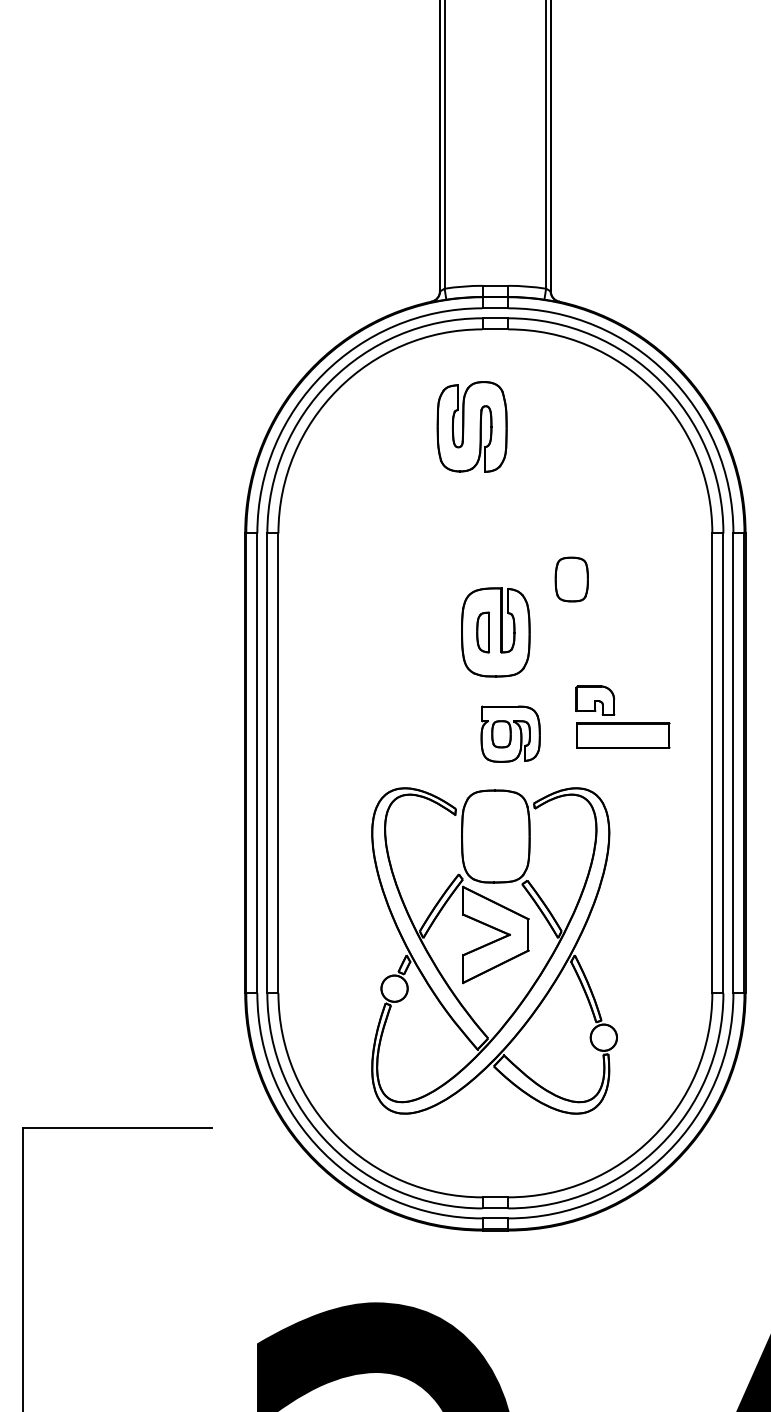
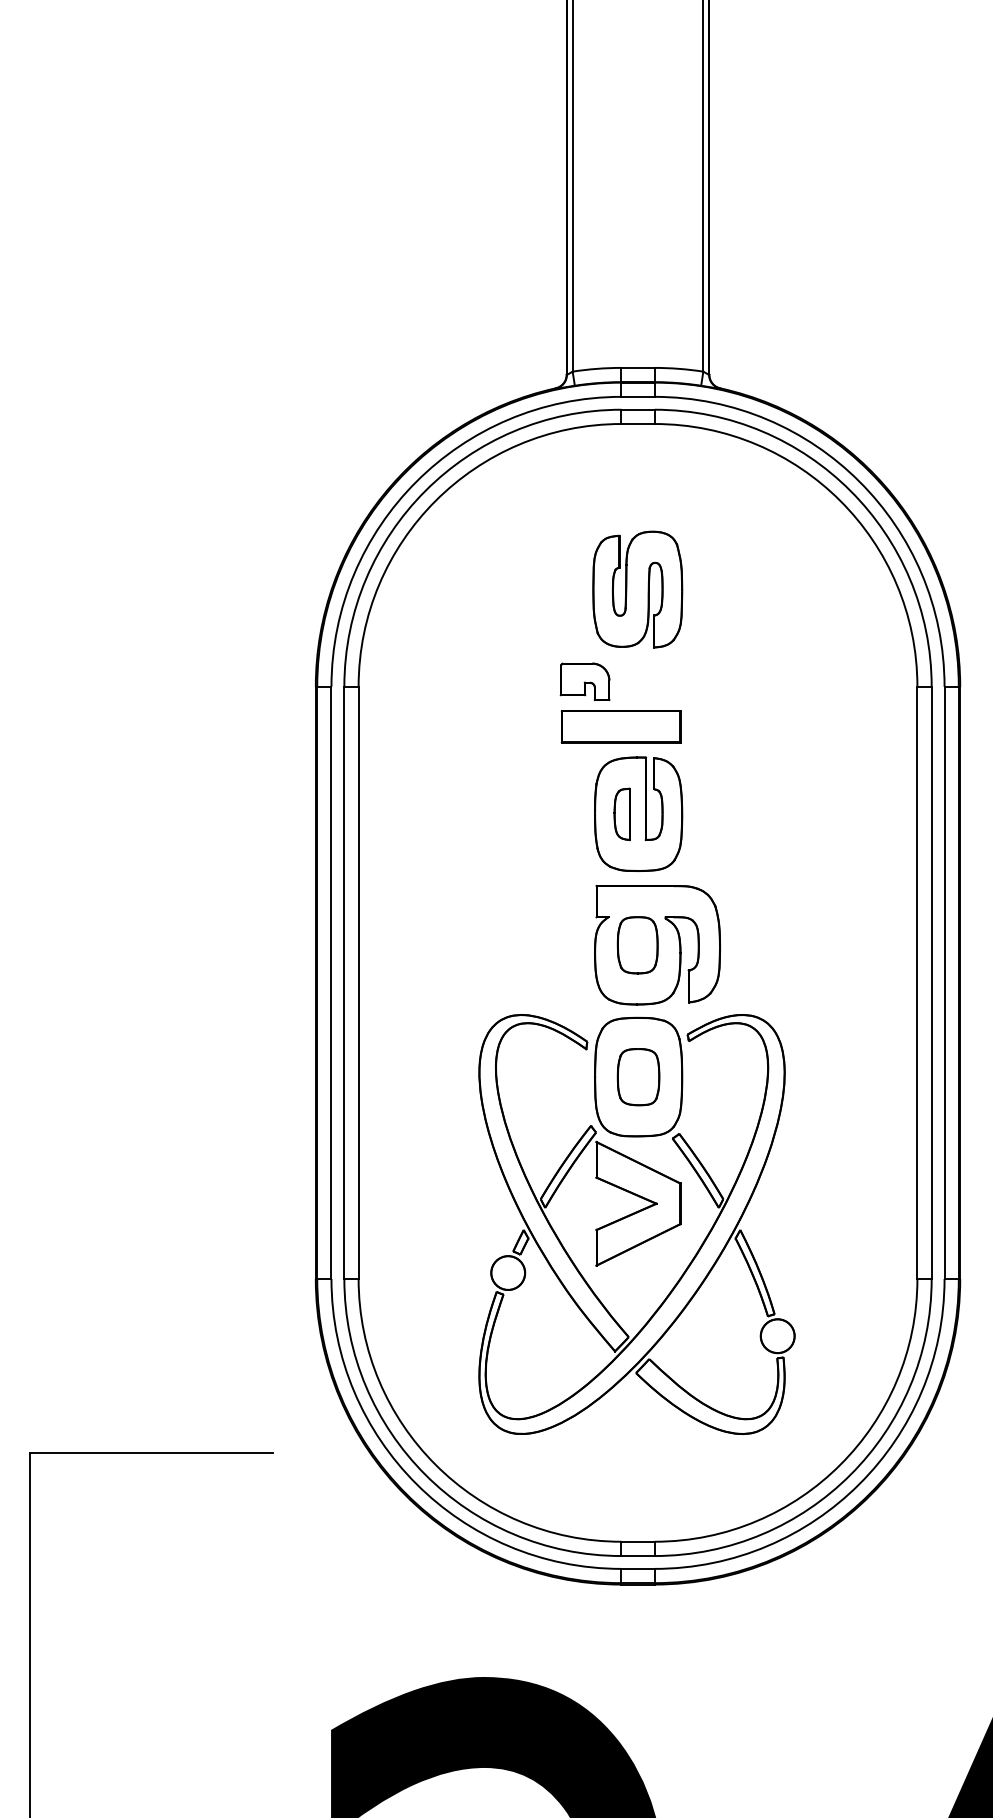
part: (471, 426) -> (636, 588), moved
part: (571, 579) -> (638, 1077), moved
part: (622, 716) -> (620, 702), moved
part: (510, 734) -> (657, 945), size x1.67

